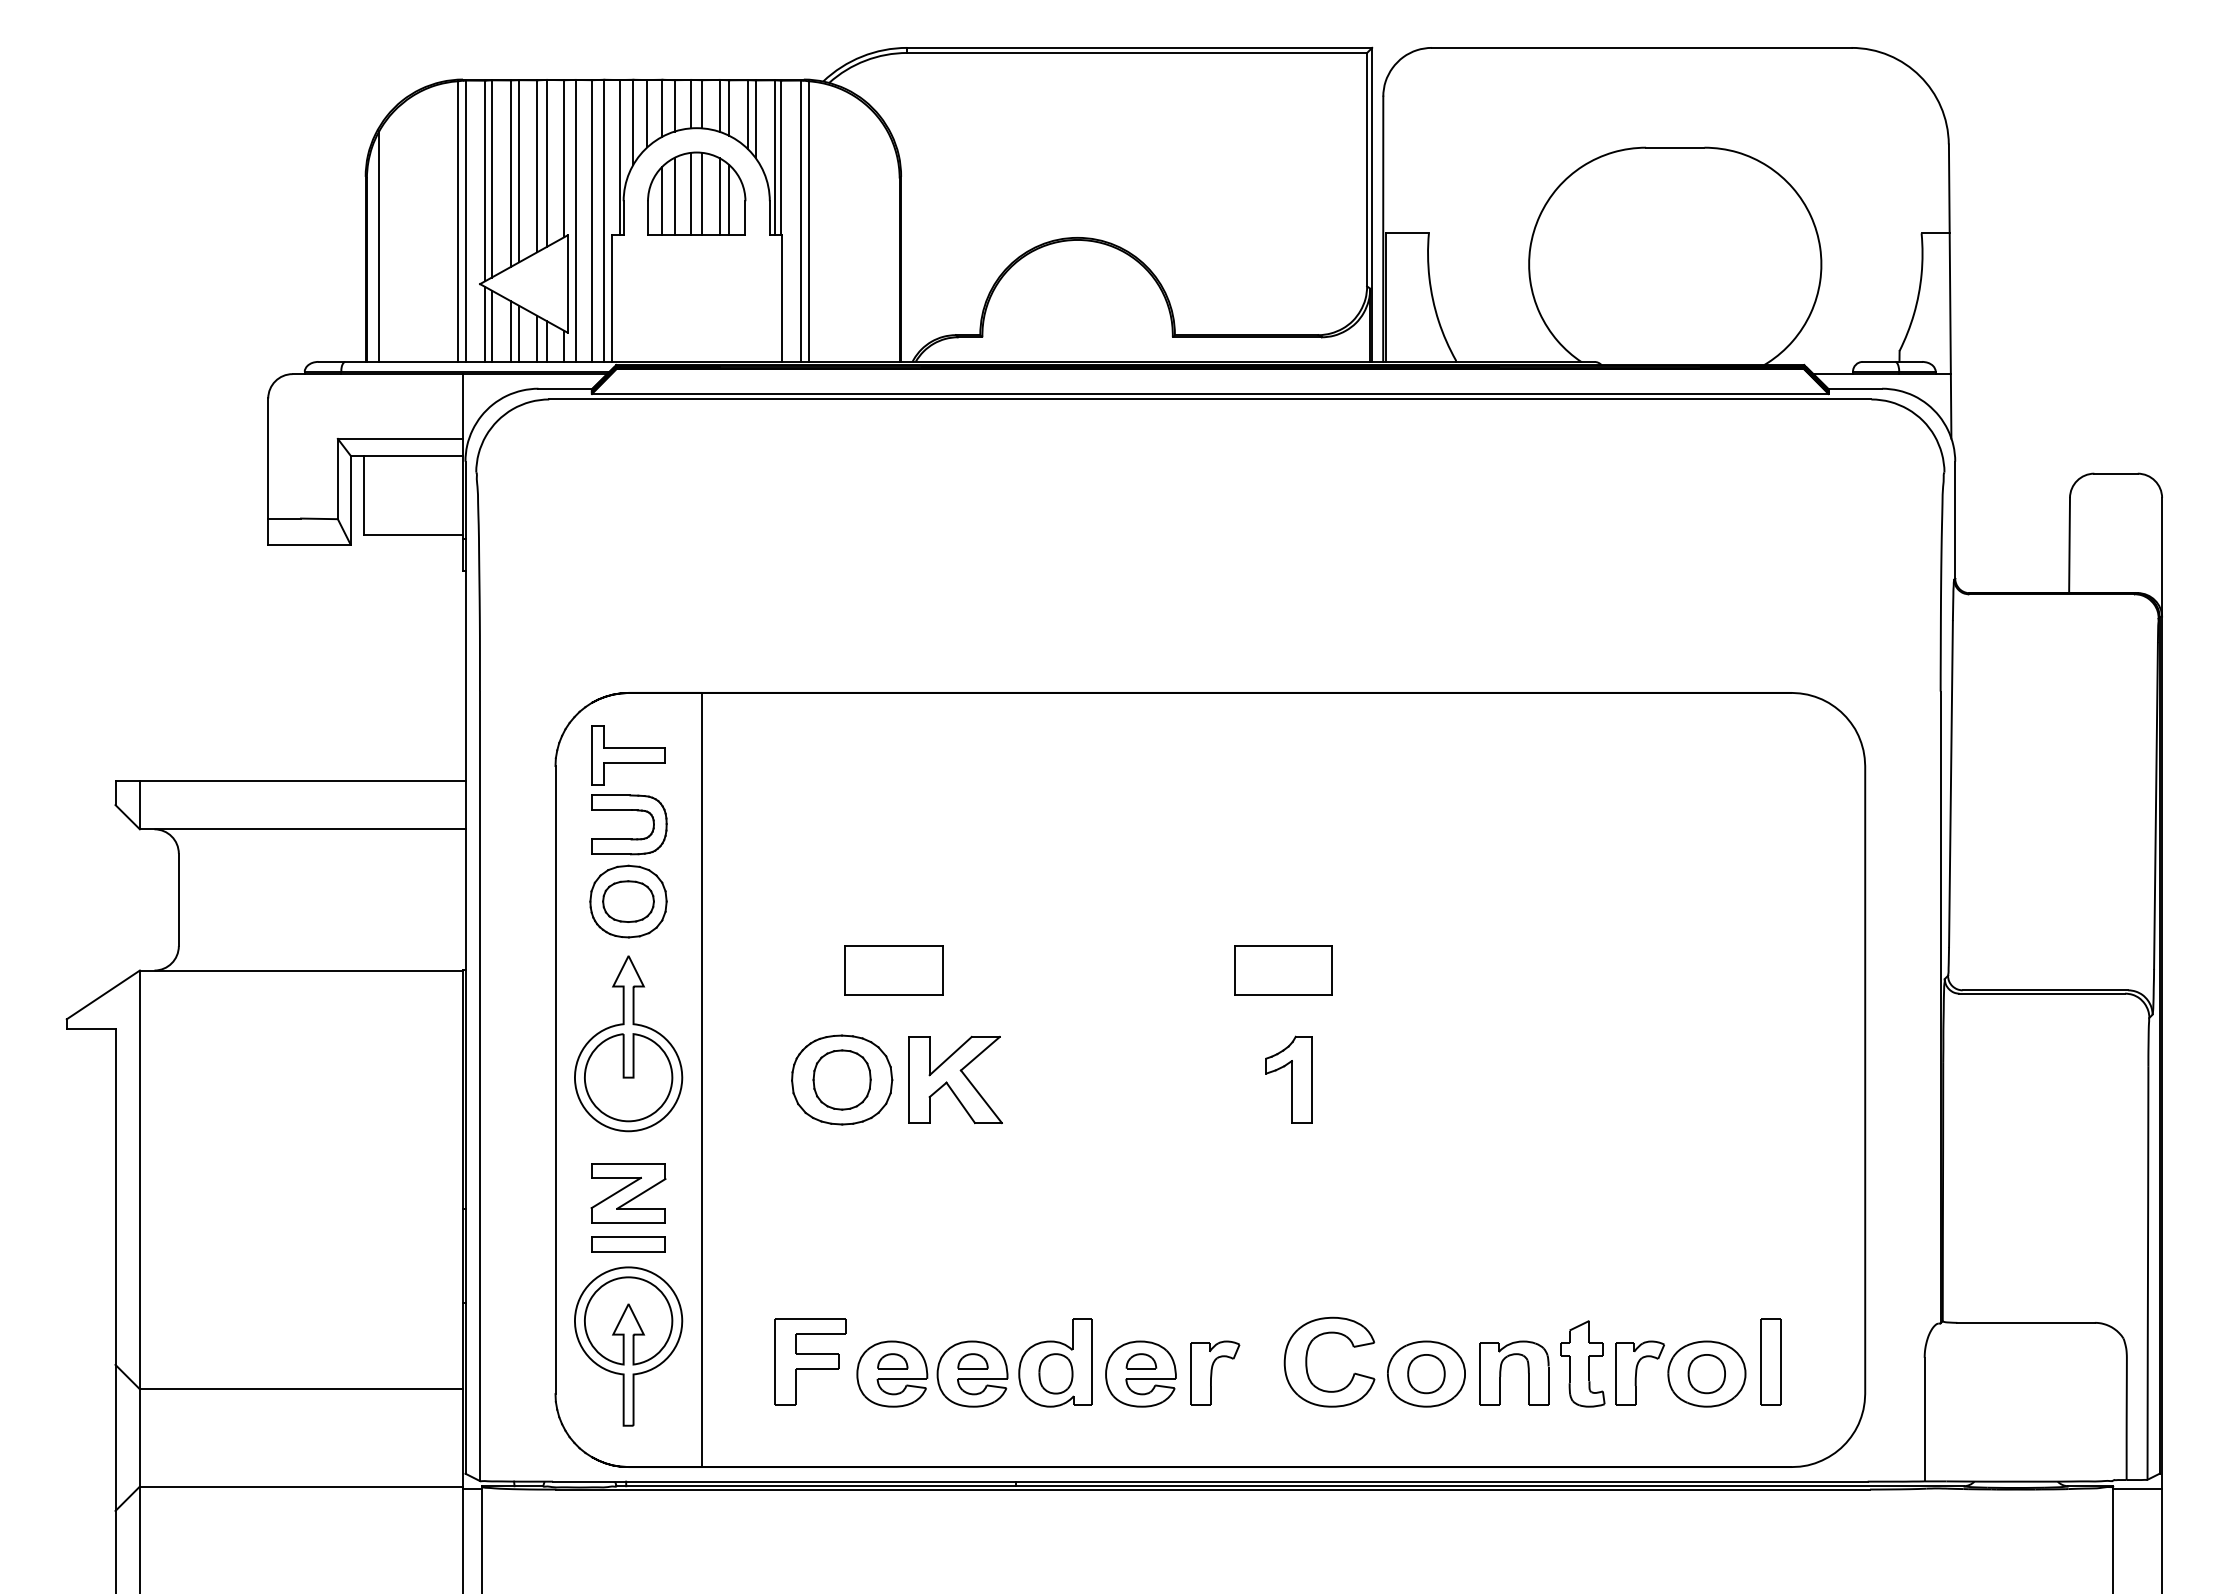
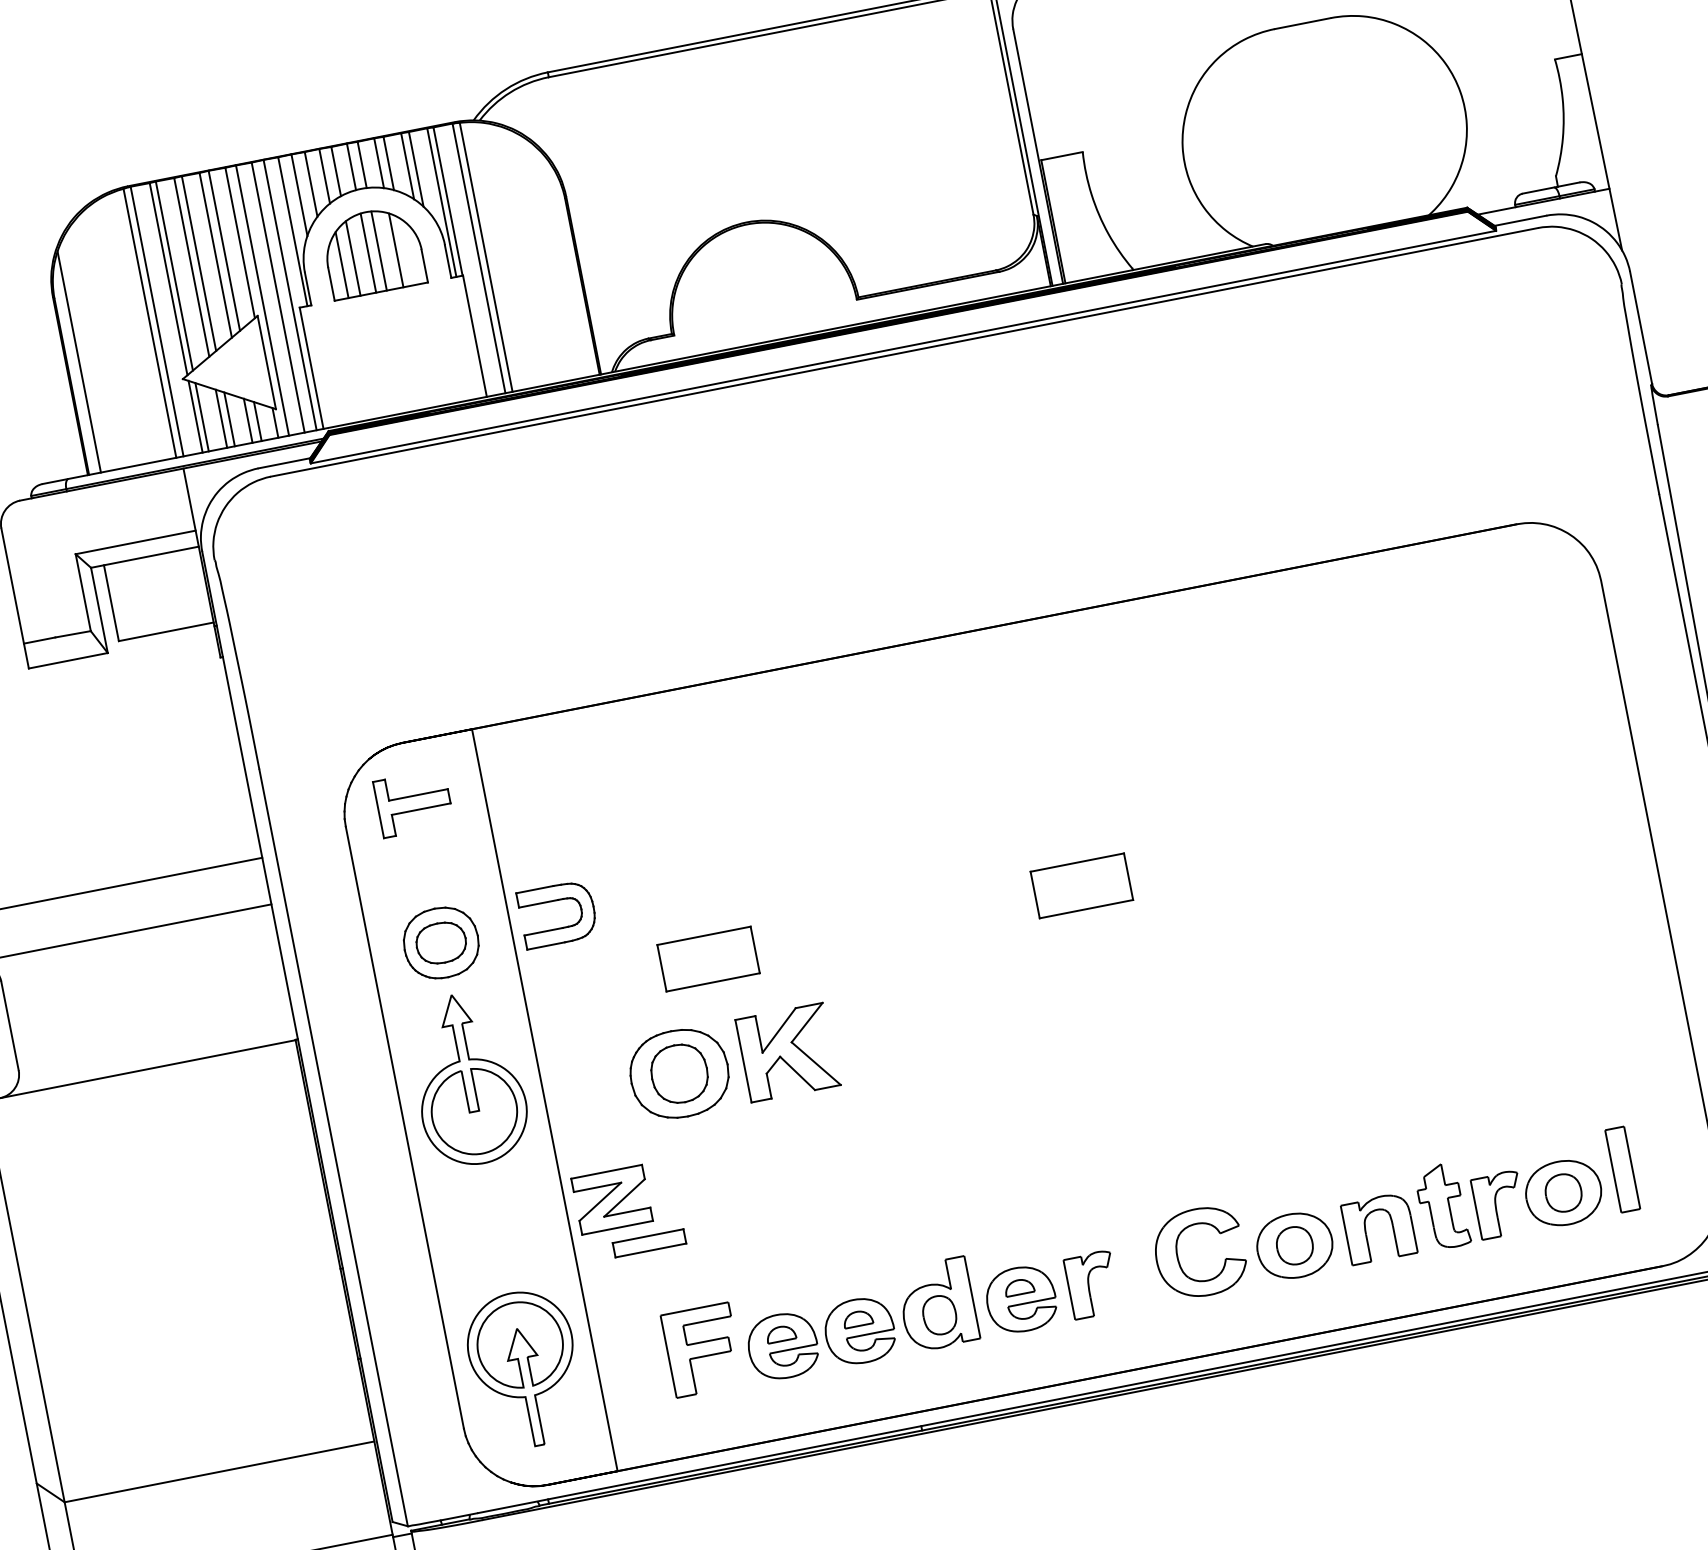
line: (729, 200) -> (406, 252), removed
part: (629, 810) -> (555, 900), moved
part: (1288, 1079) -> (1107, 989), removed
part: (628, 1193) -> (612, 1200), moved
part: (628, 1244) -> (649, 1243), moved

